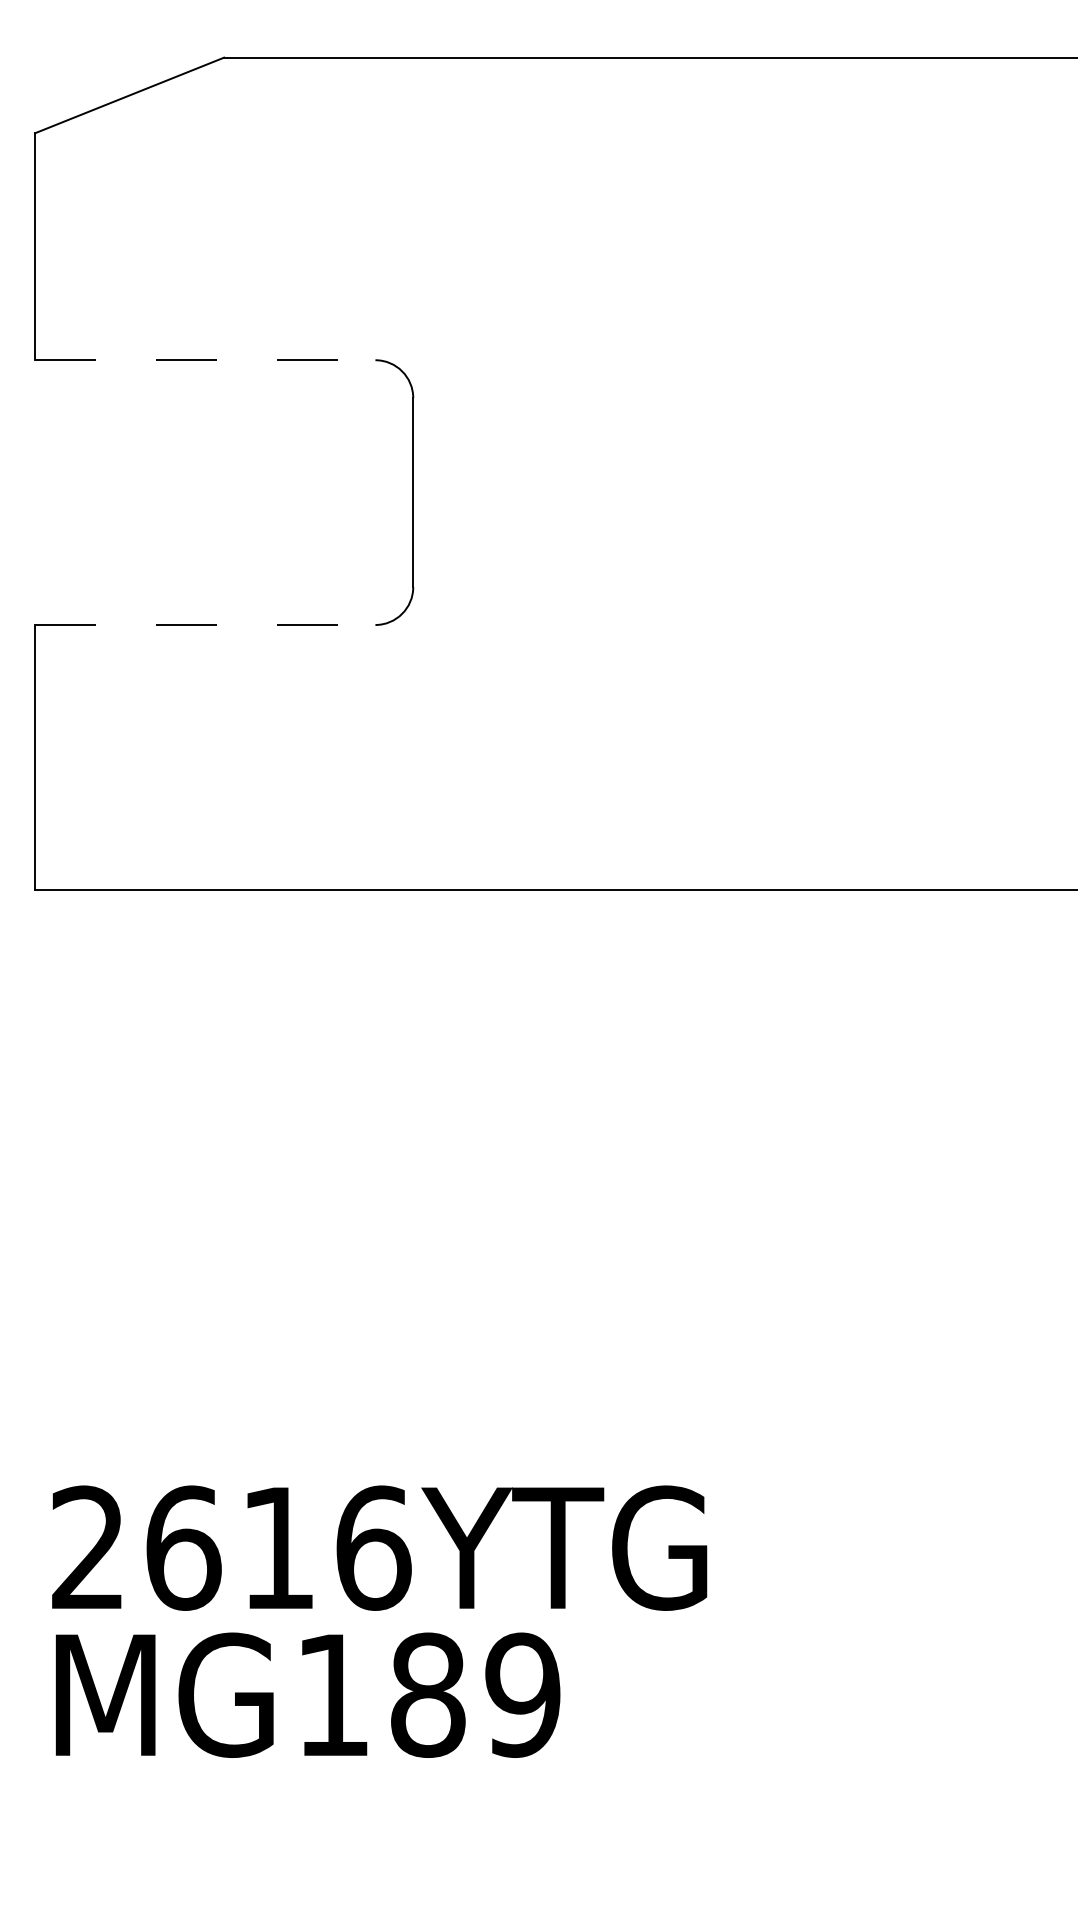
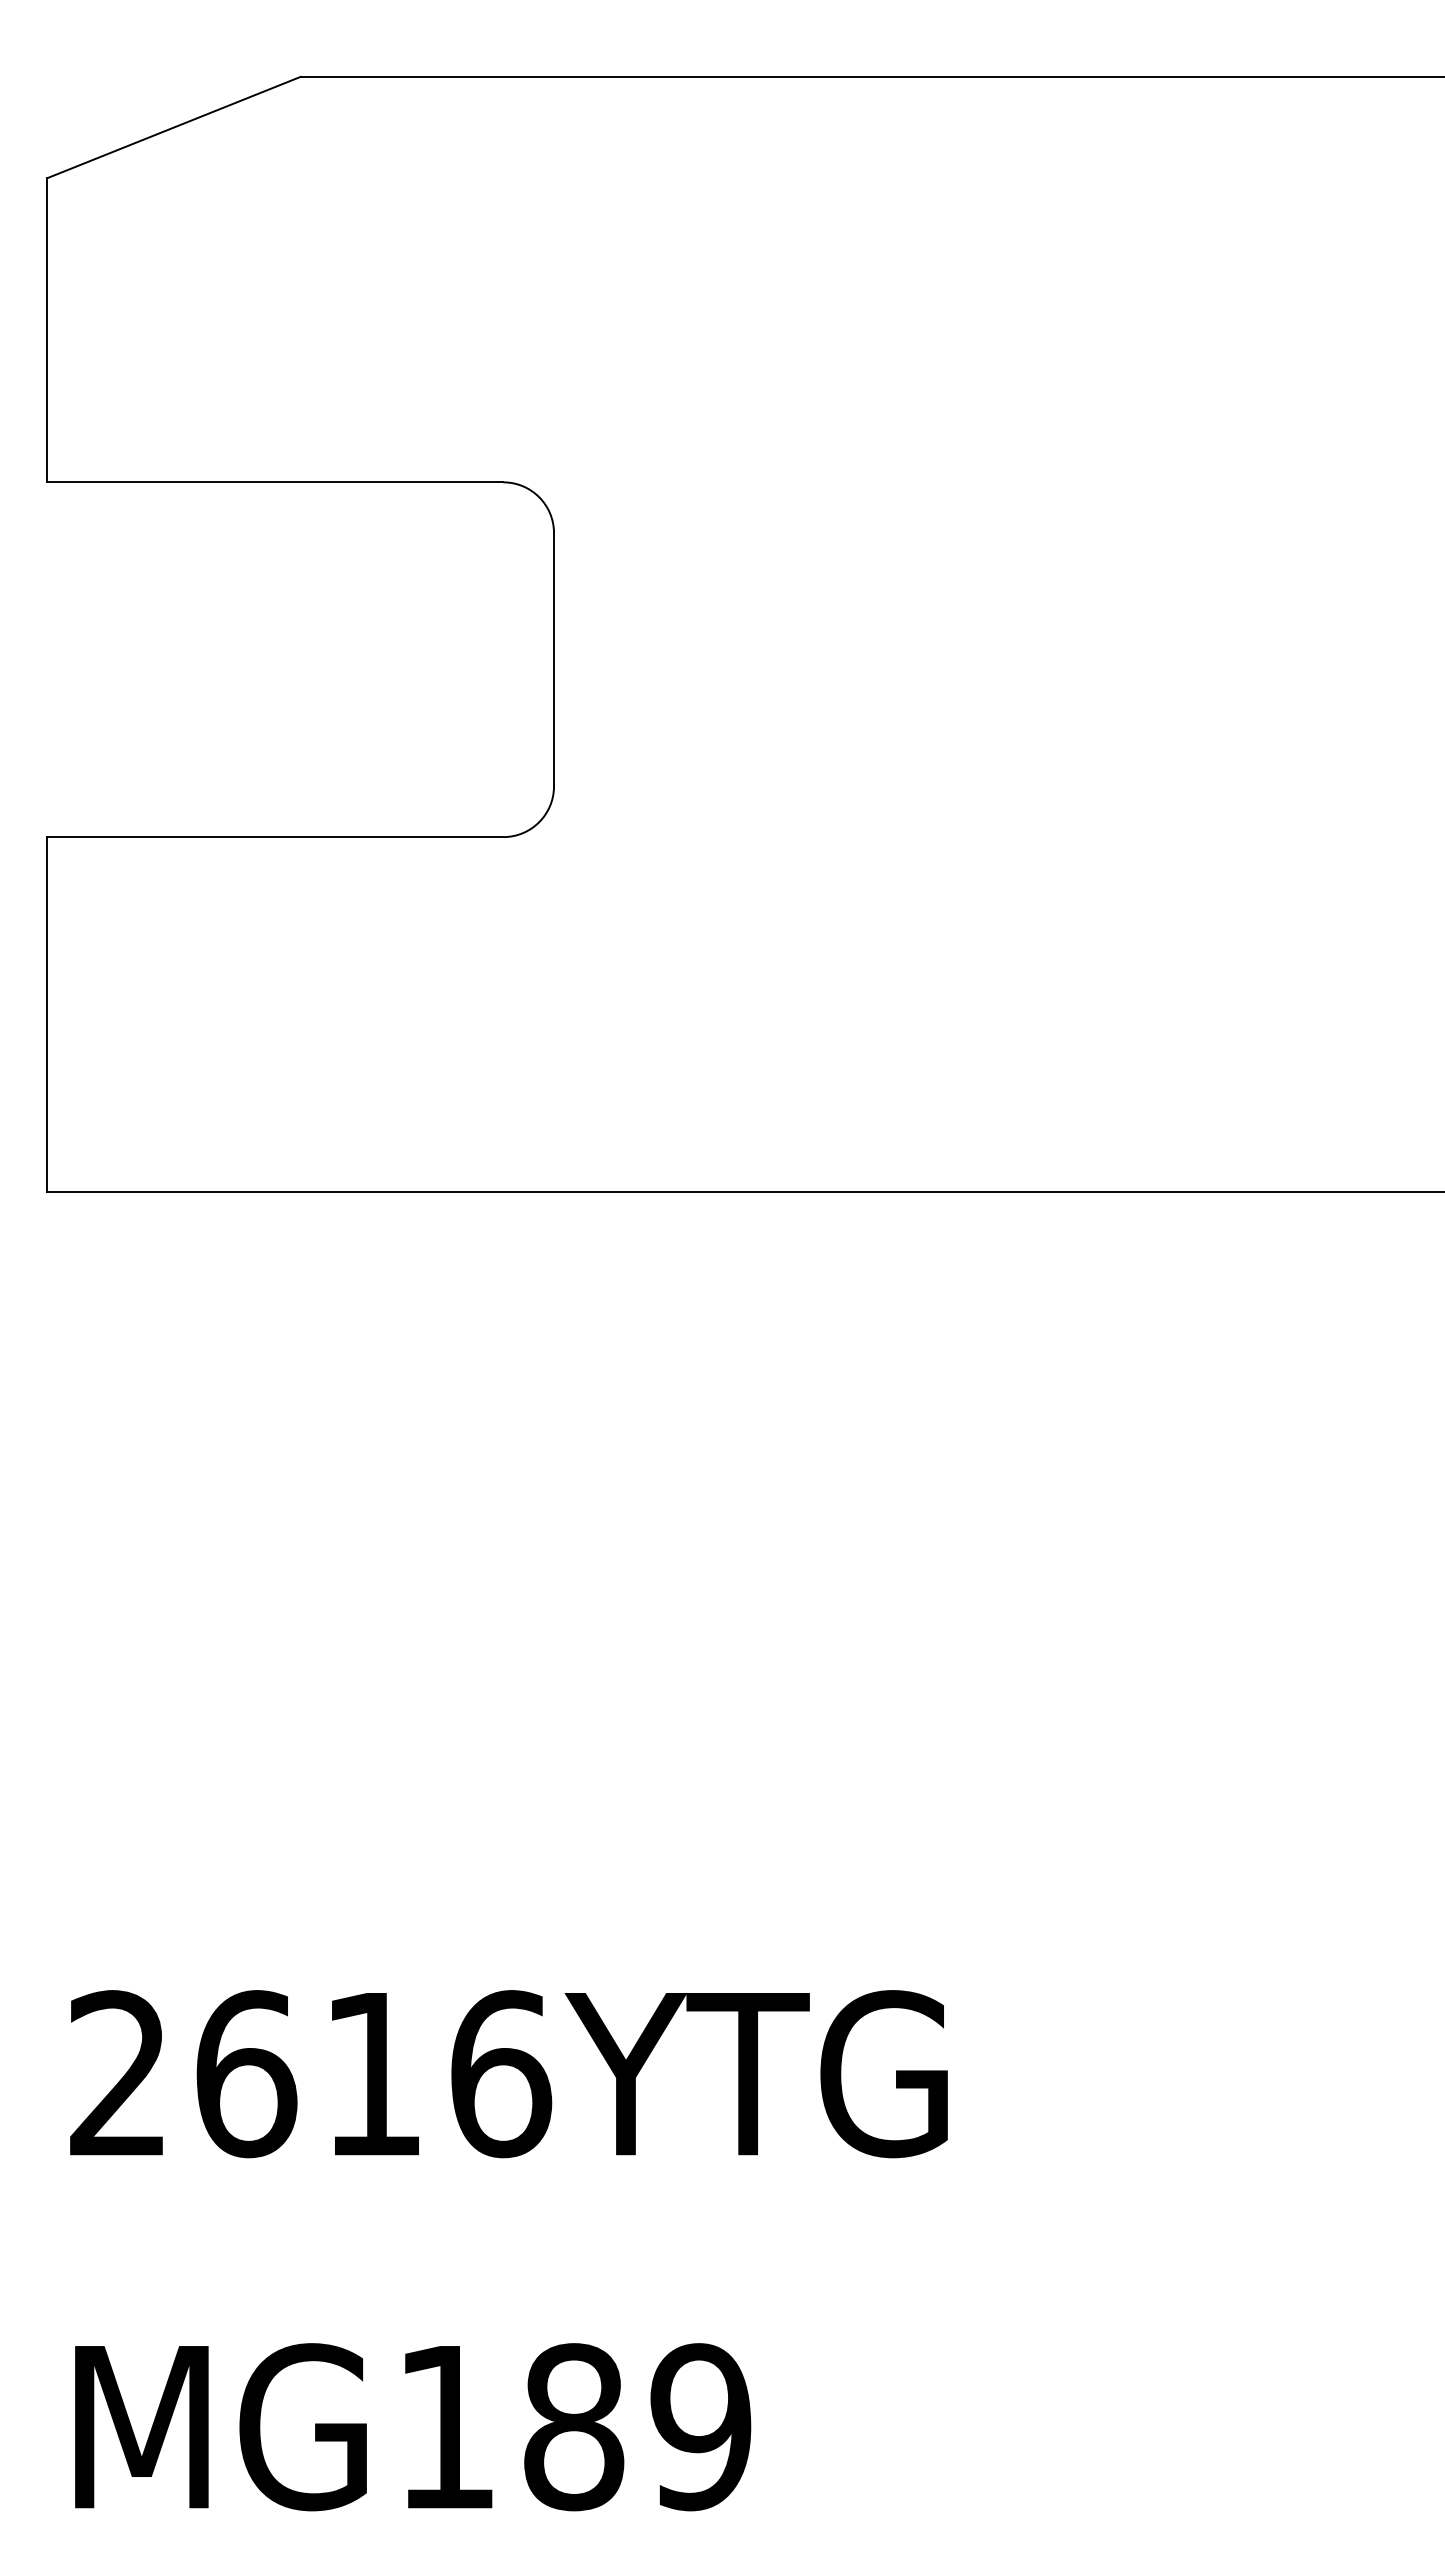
line: (205, 360) -> (275, 482), dashed -> solid
line: (205, 625) -> (275, 837), dashed -> solid
text: (308, 1695) -> (413, 2427), moved

